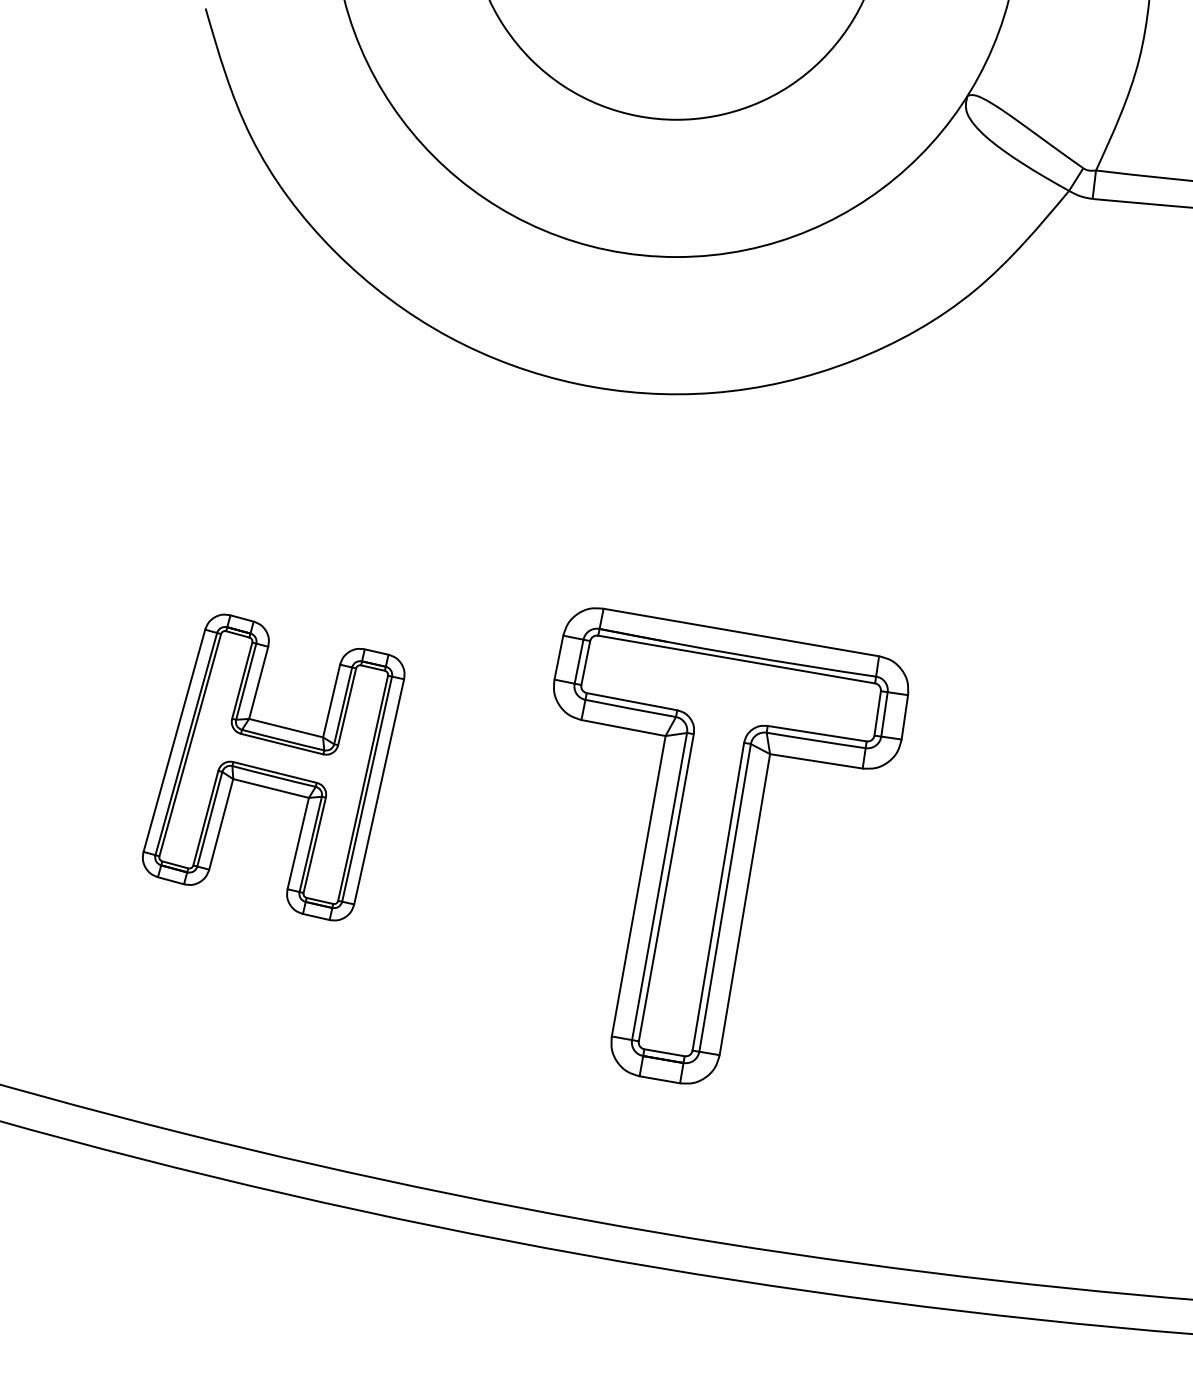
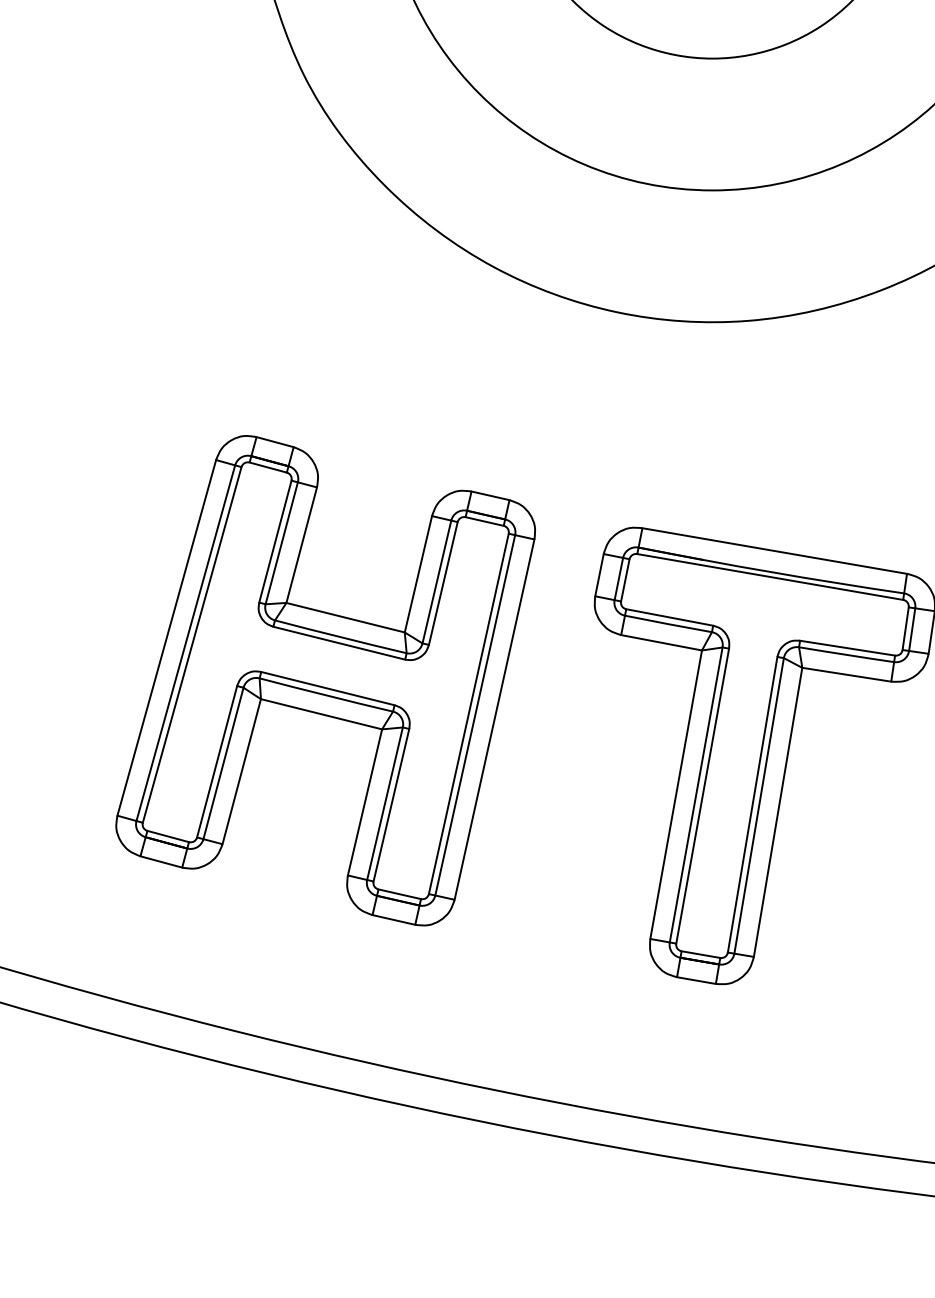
part: (273, 767) -> (325, 680), size x1.67

